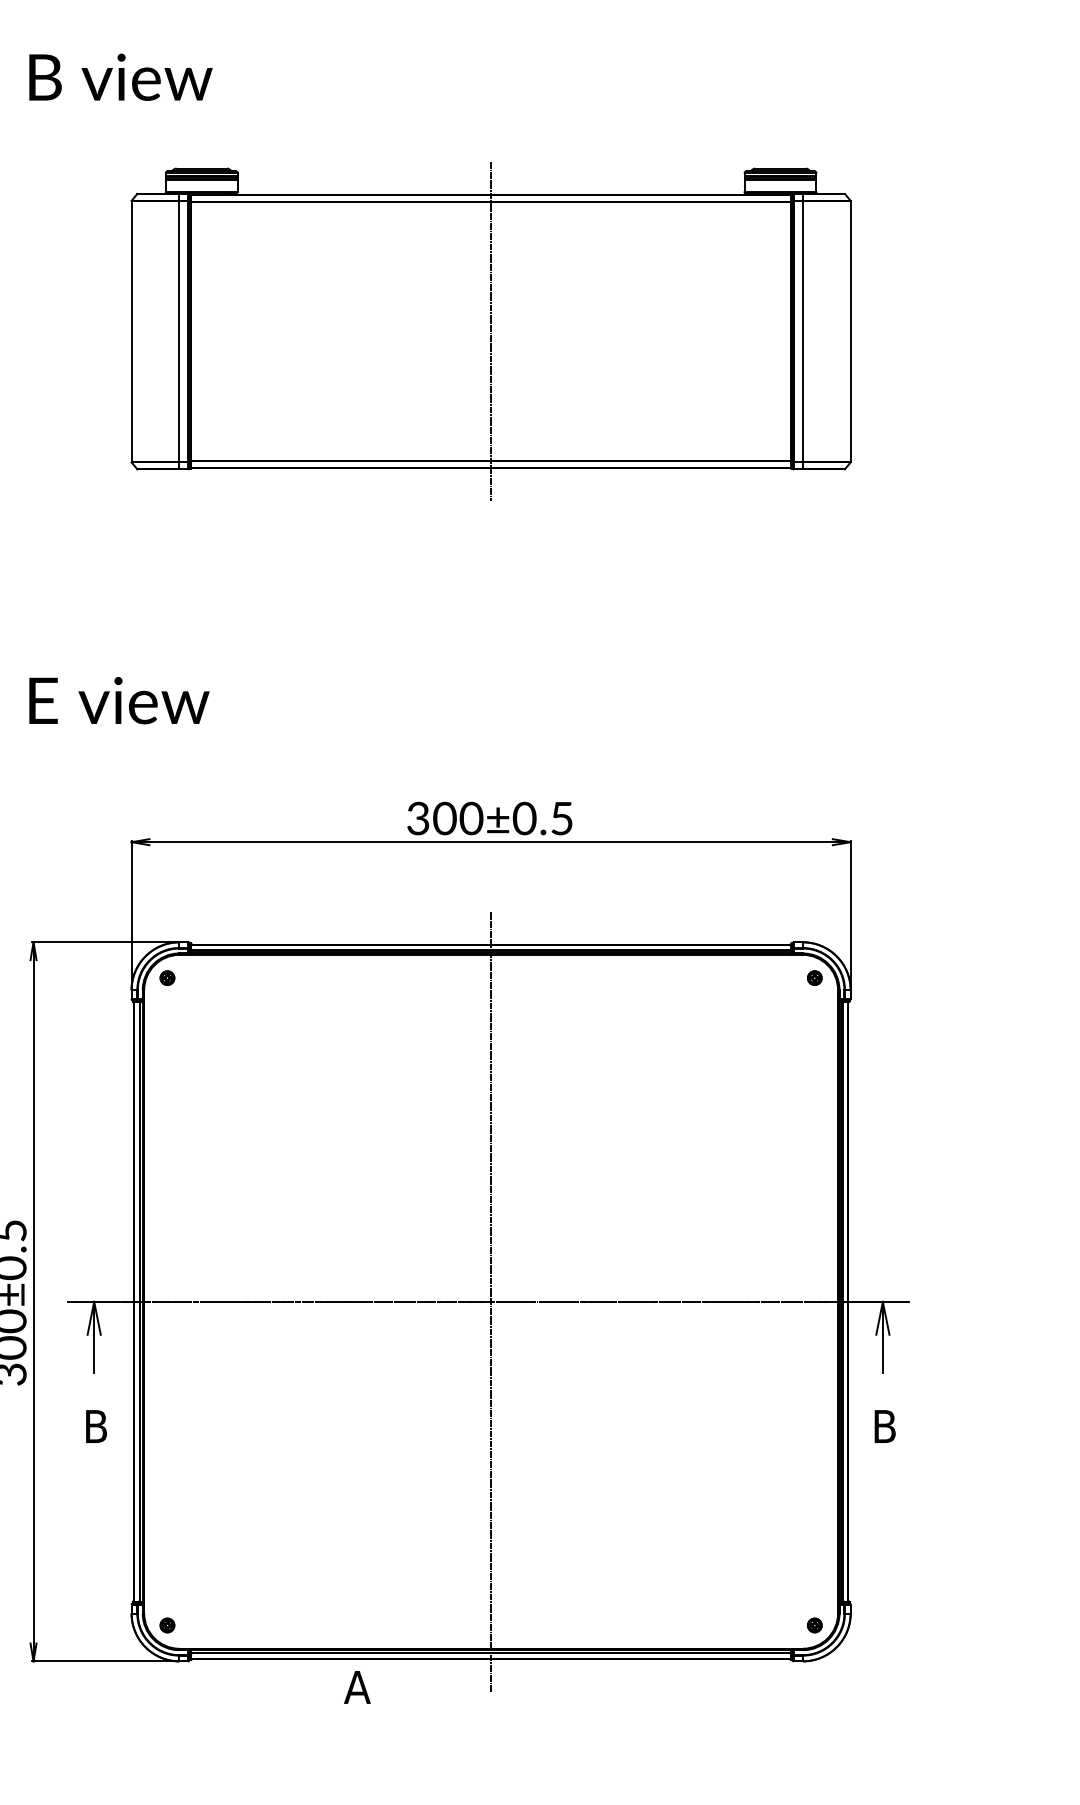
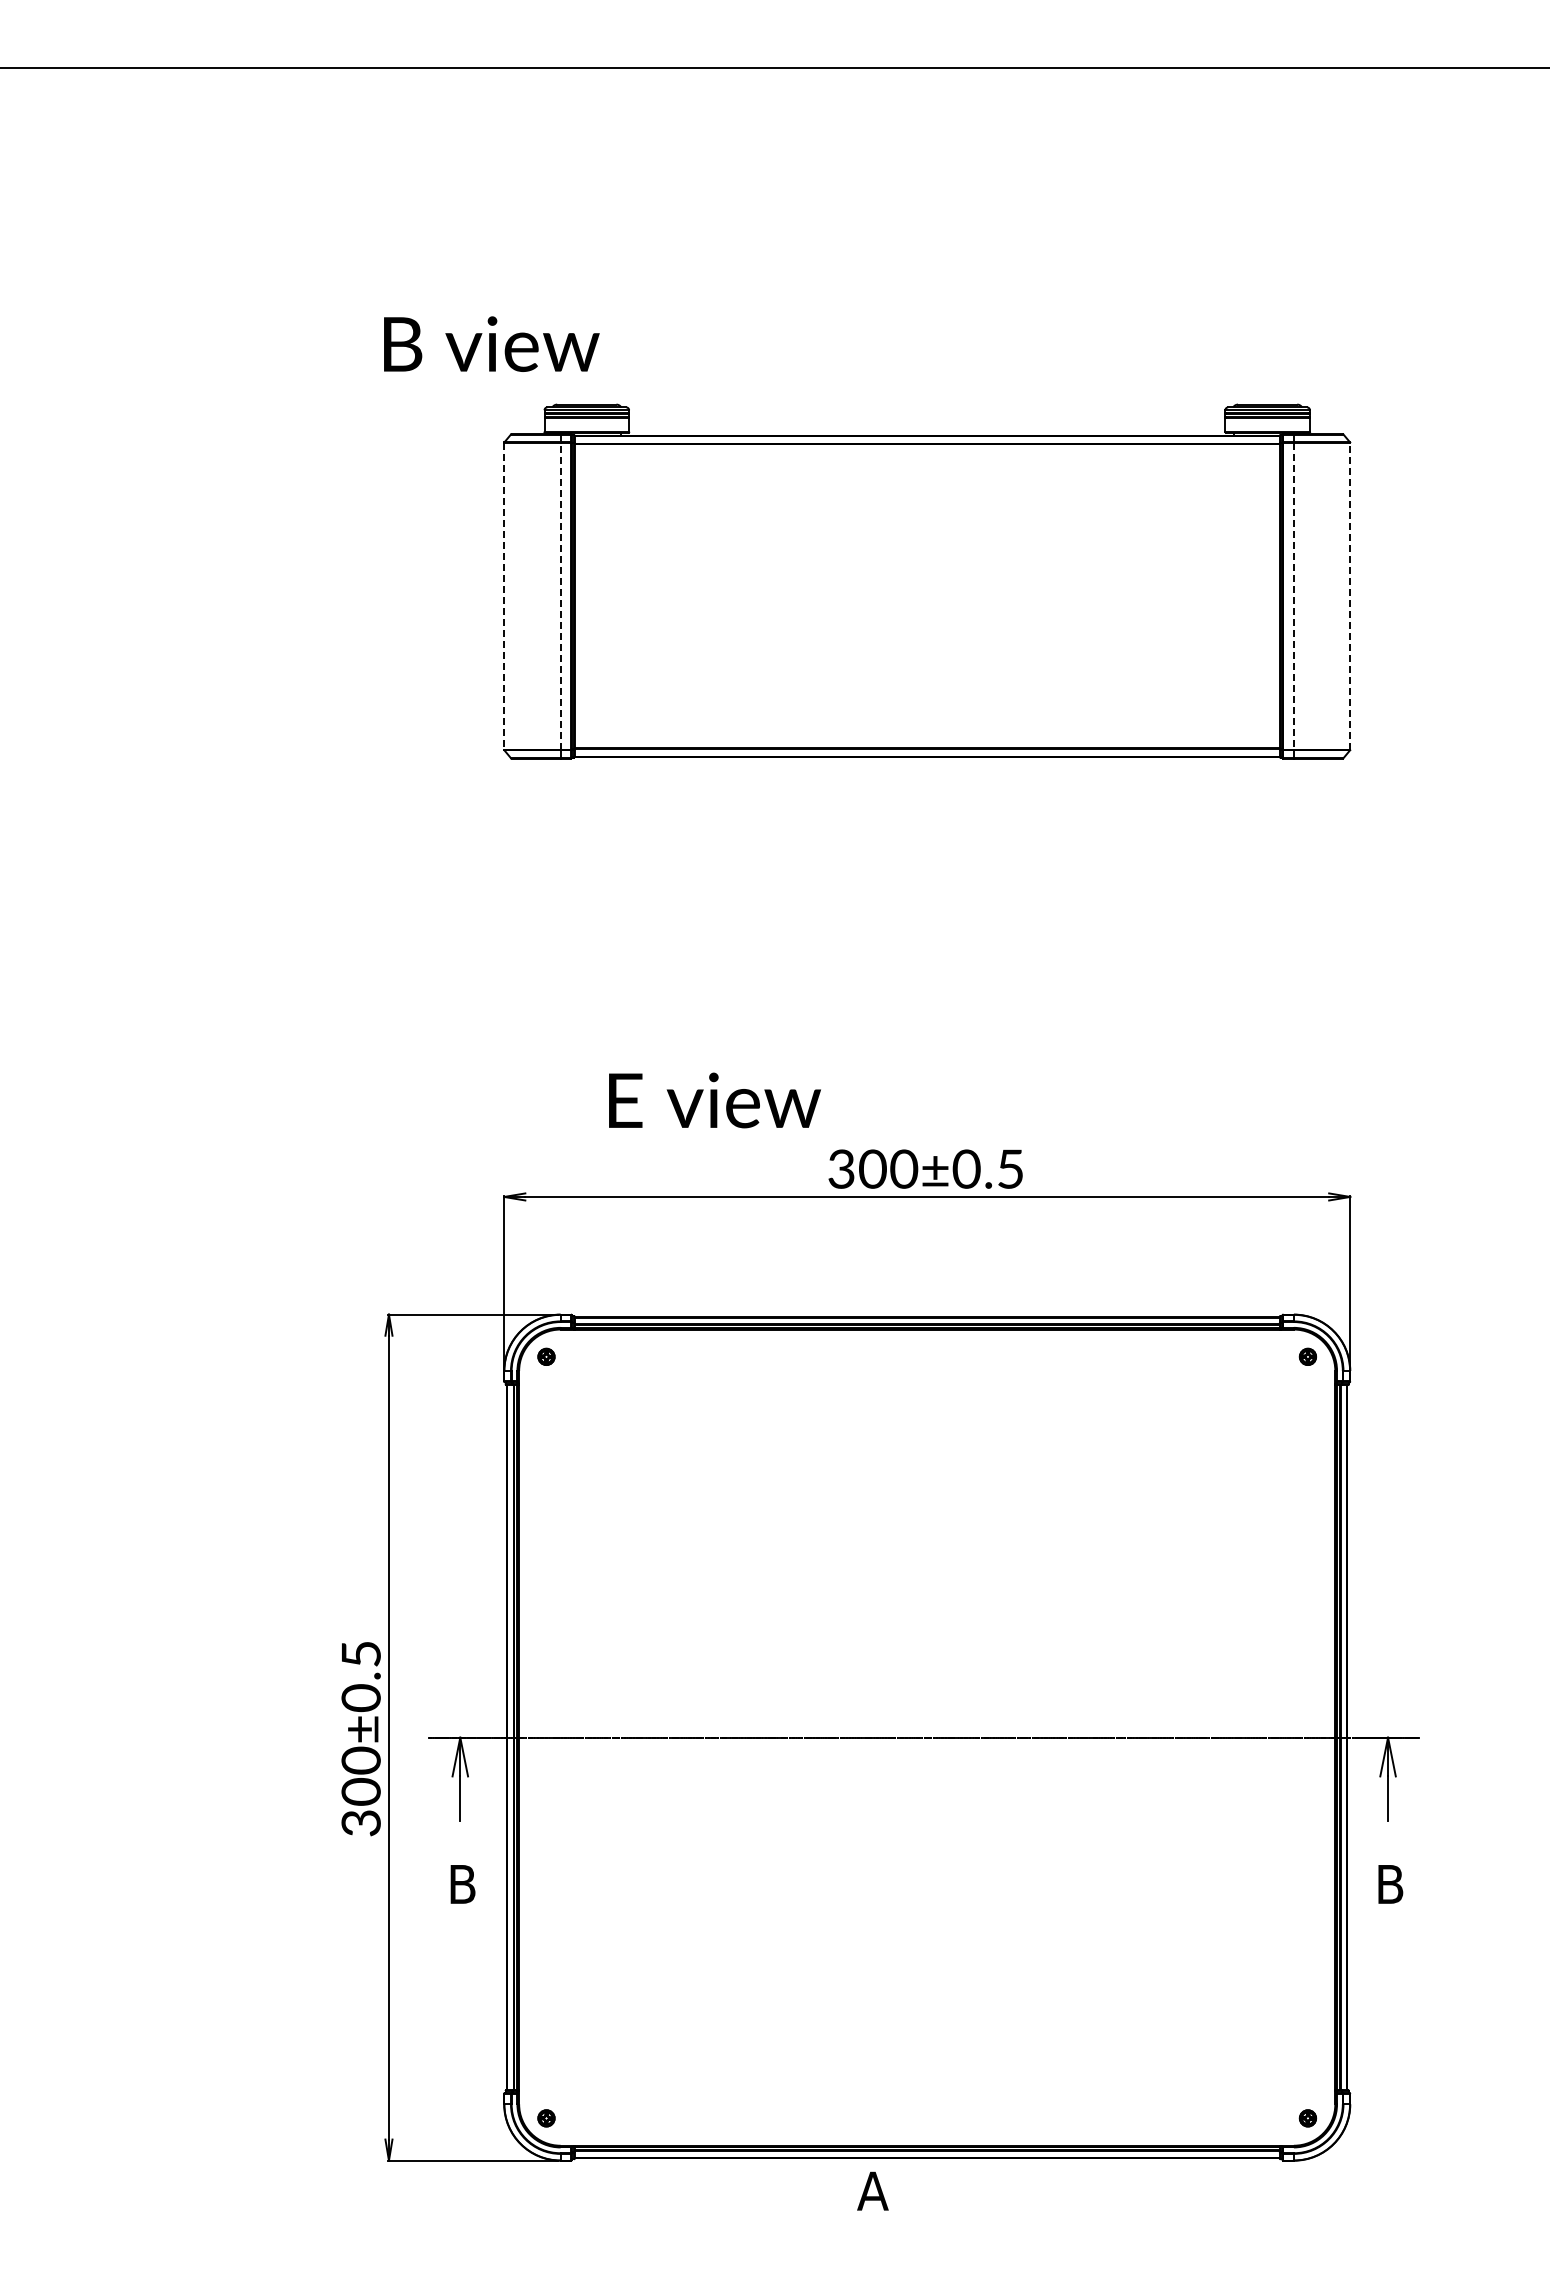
text: (120, 76) -> (491, 343), moved
line: (179, 330) -> (560, 595), solid -> dashed
line: (491, 330) -> (927, 595), removed
line: (850, 330) -> (1350, 595), solid -> dashed
line: (131, 331) -> (504, 596), solid -> dashed
line: (802, 331) -> (1293, 596), solid -> dashed
text: (119, 700) -> (714, 1100), moved
line: (491, 1301) -> (927, 1737), removed
text: (357, 1686) -> (872, 2190), moved

